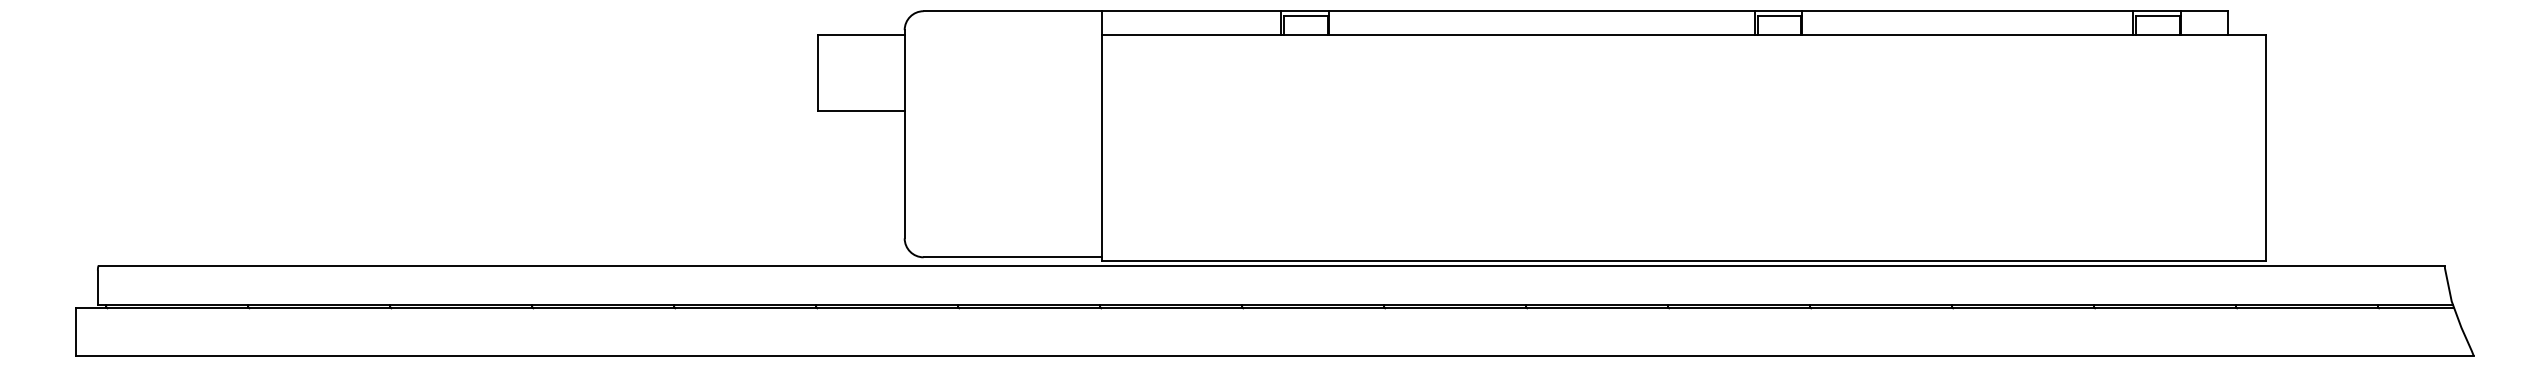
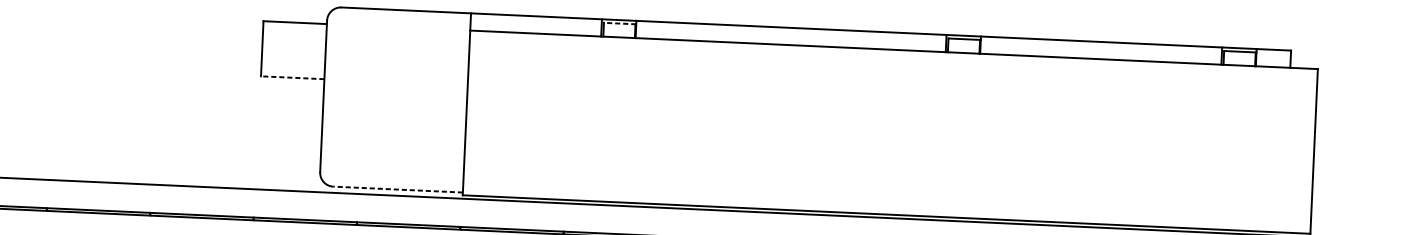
line: (1306, 15) -> (620, 23), solid -> dashed
line: (861, 110) -> (292, 77), solid -> dashed
line: (1012, 257) -> (398, 189), solid -> dashed

